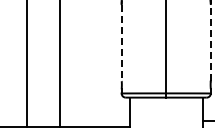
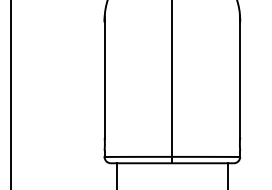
line: (210, 42) -> (239, 79), dashed -> solid
line: (121, 43) -> (104, 80), dashed -> solid

